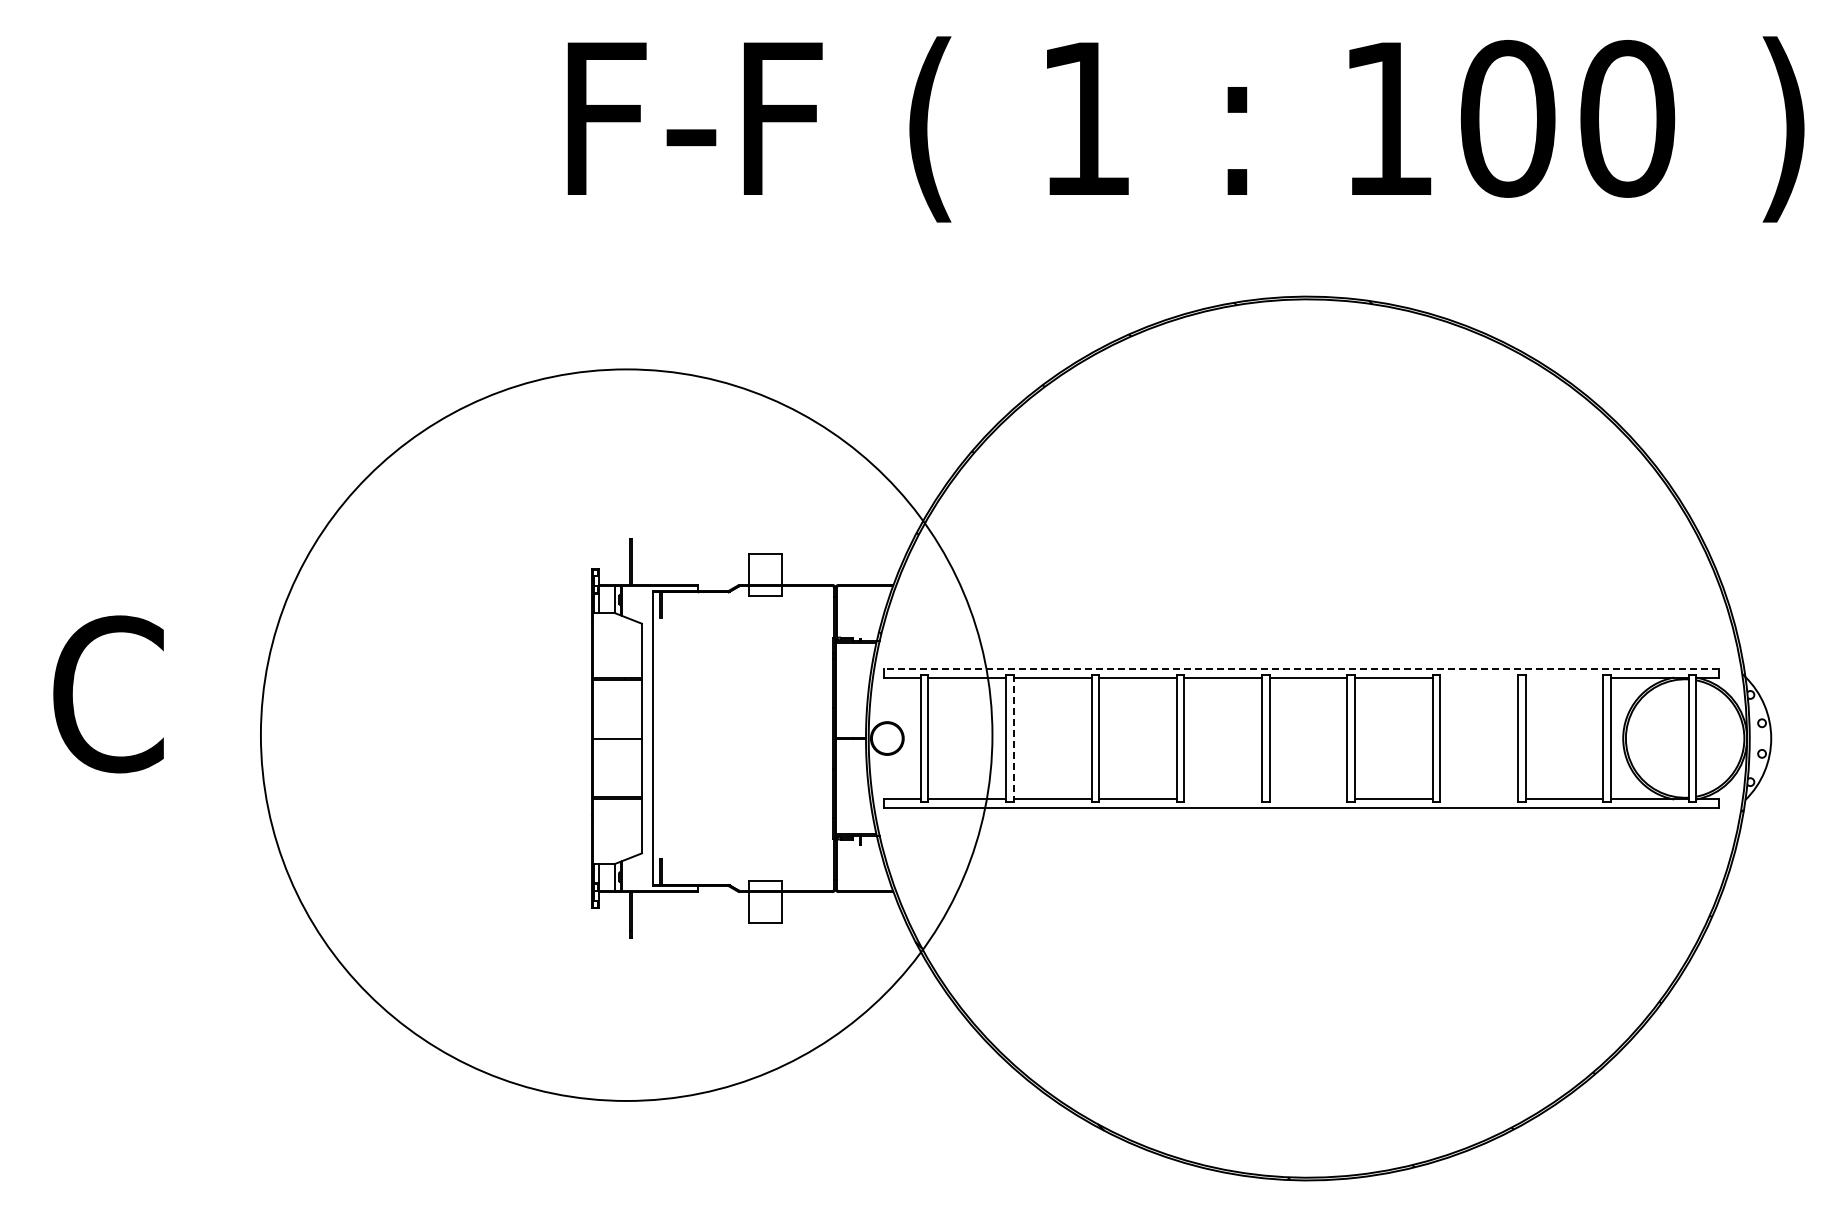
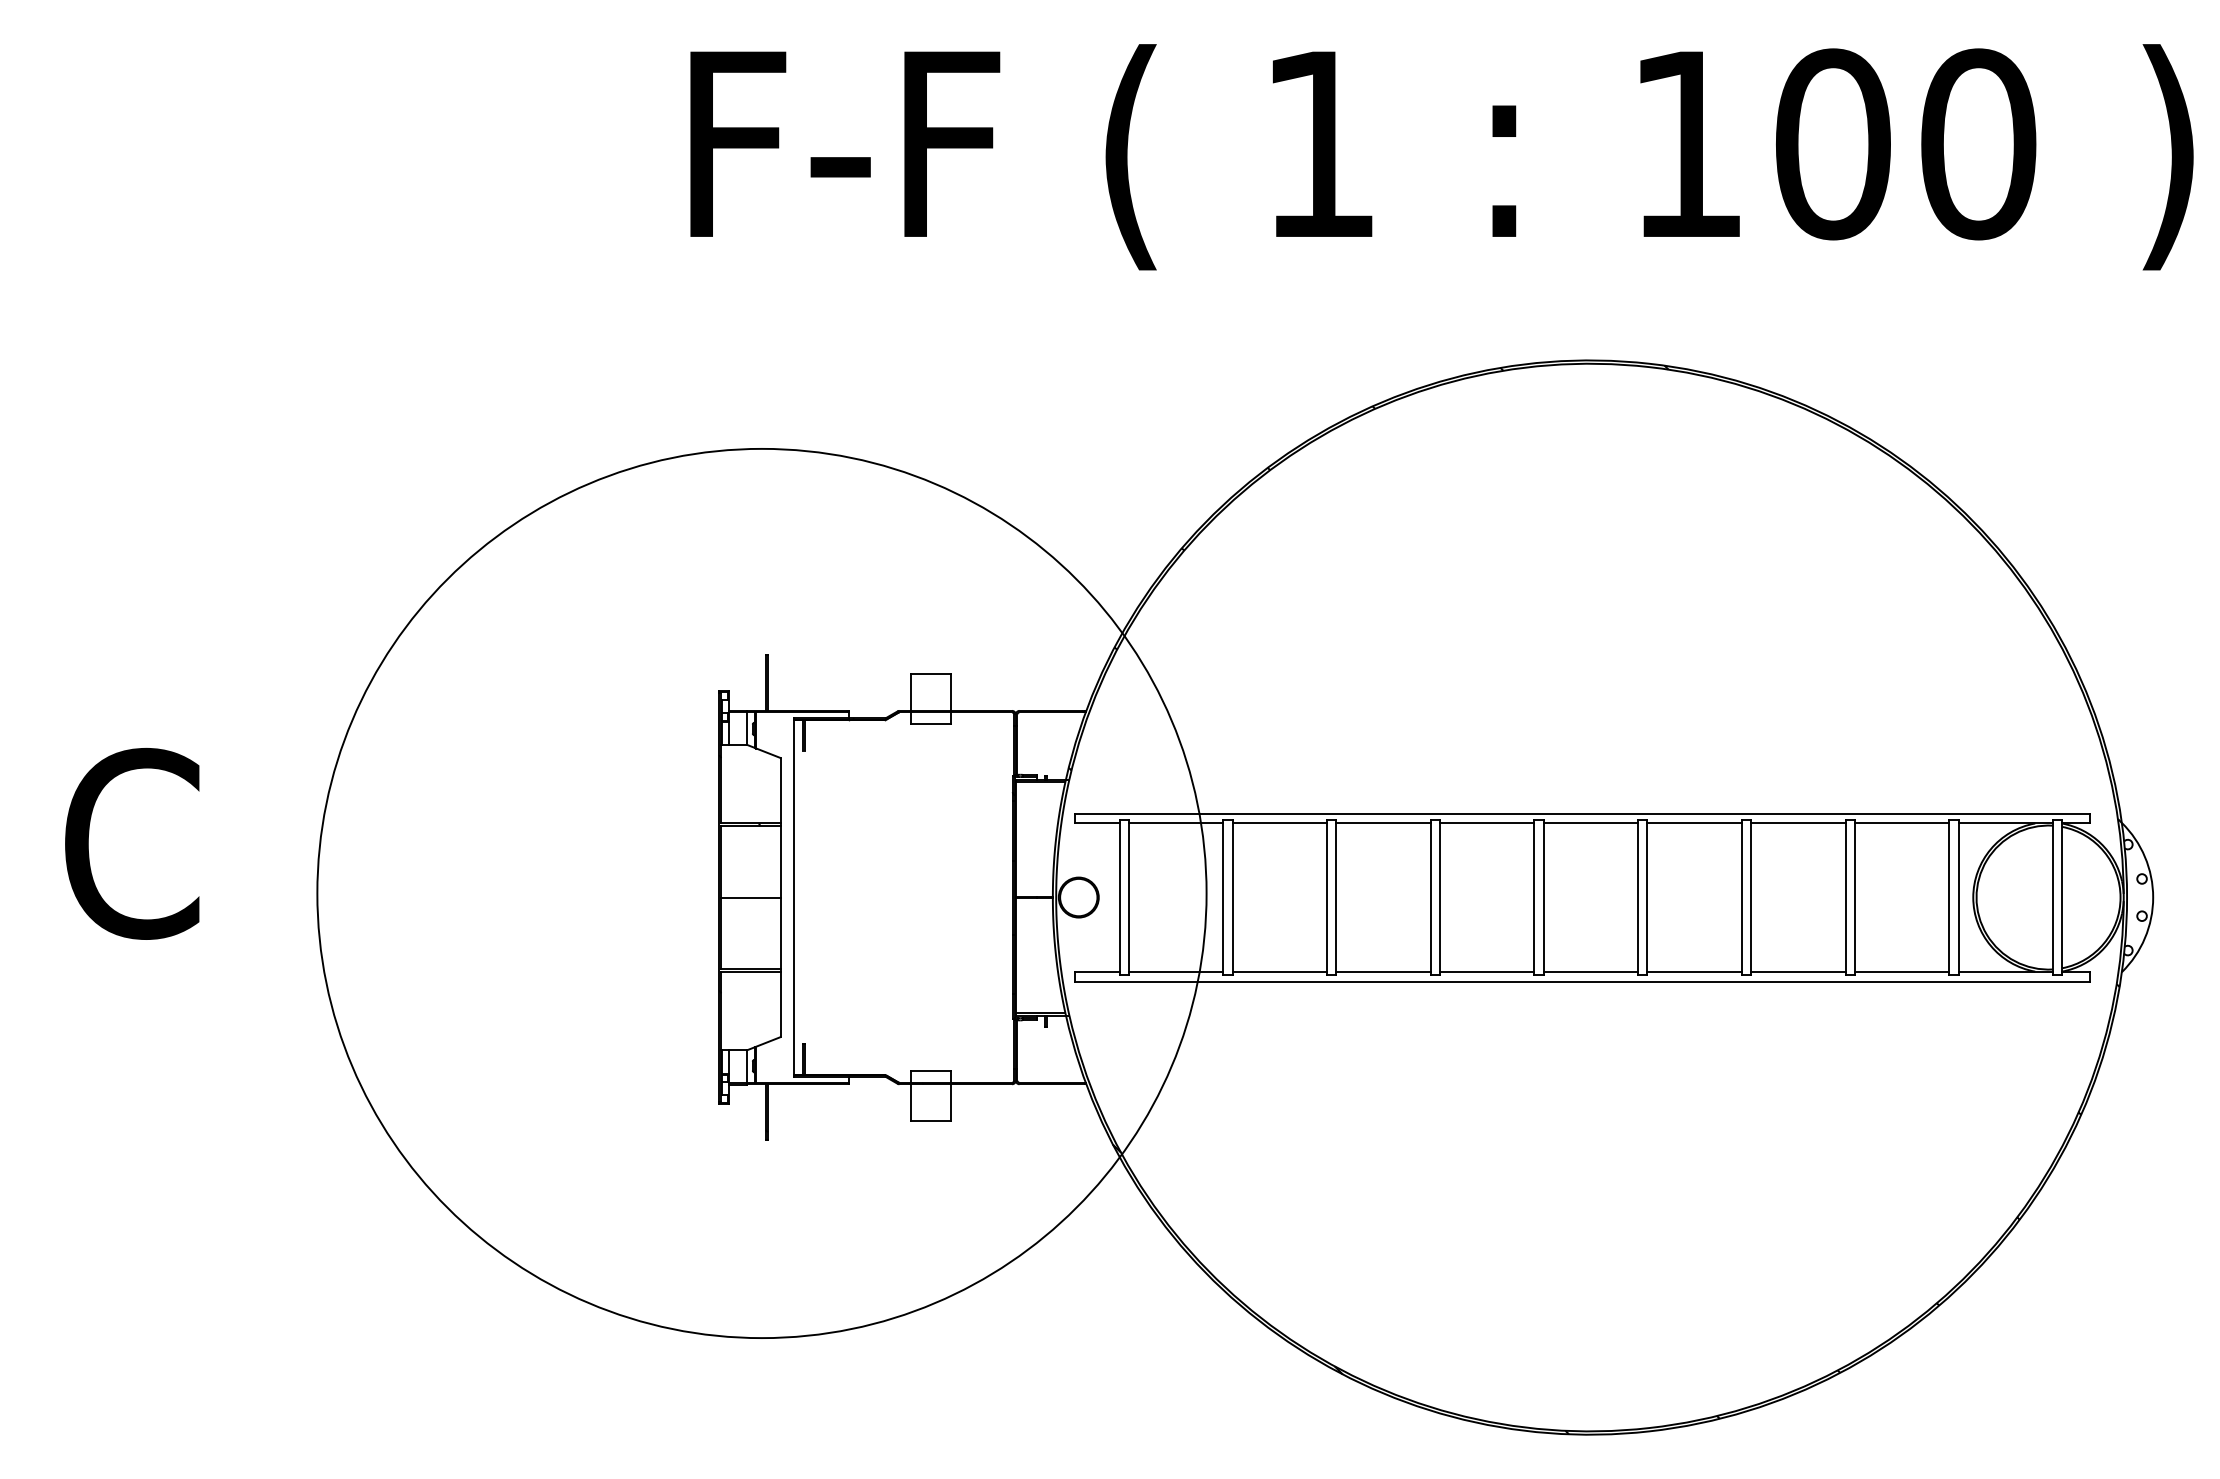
line: (1301, 669) -> (1582, 813), dashed -> solid
line: (1479, 677) -> (1798, 823), added
line: (1564, 677) -> (1901, 823), added
line: (1013, 738) -> (1232, 897), dashed -> solid
line: (1223, 799) -> (1487, 971), added
line: (1308, 799) -> (1590, 971), added
line: (1479, 799) -> (1798, 971), added

